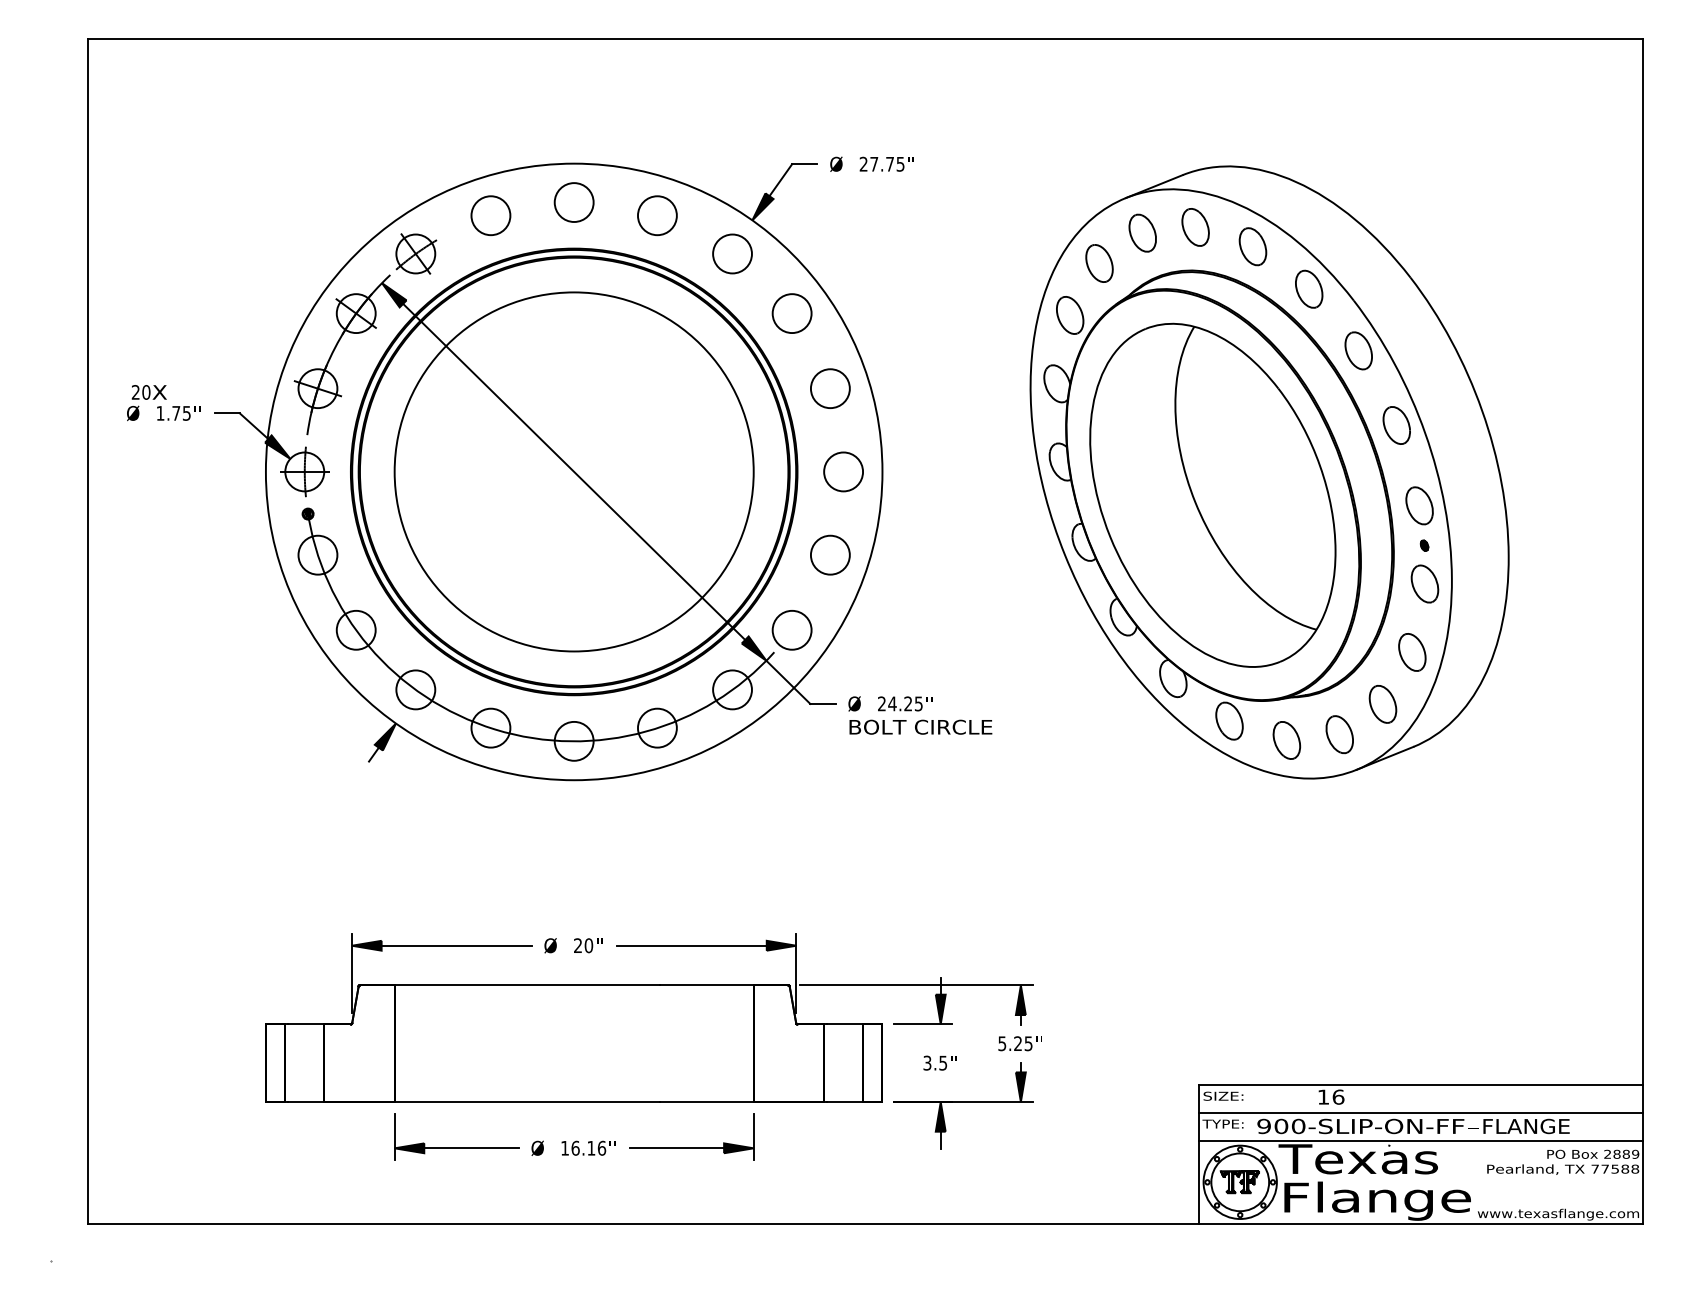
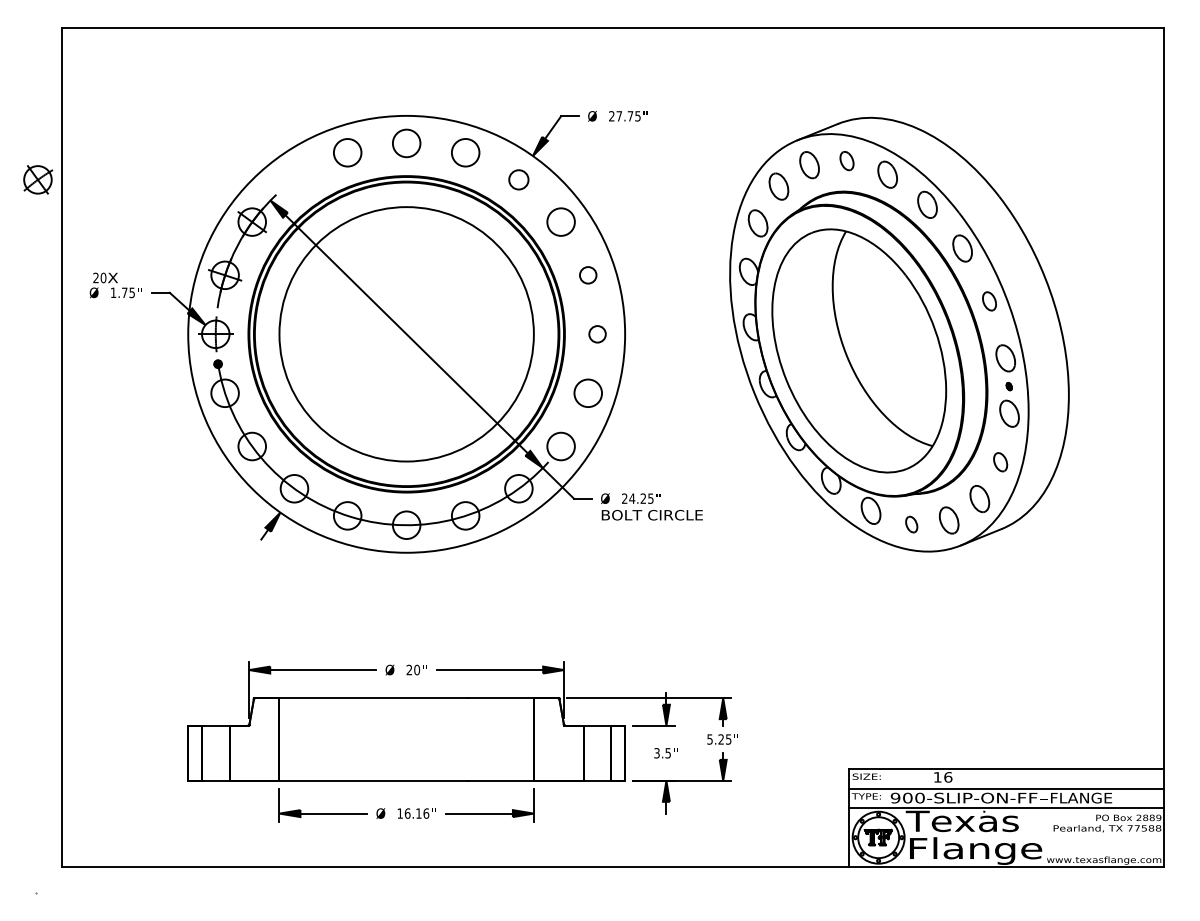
part: (1195, 227) -> (846, 161), size x0.7
part: (416, 253) -> (38, 179), moved
circle: (732, 253) -> (518, 179), size x0.7
circle: (829, 388) -> (587, 275), size x0.6
part: (1396, 425) -> (989, 301), size x0.7
circle: (843, 471) -> (597, 334), size x0.6
part: (1412, 652) -> (1000, 462), size x0.7
part: (1286, 740) -> (911, 524), size x0.6

